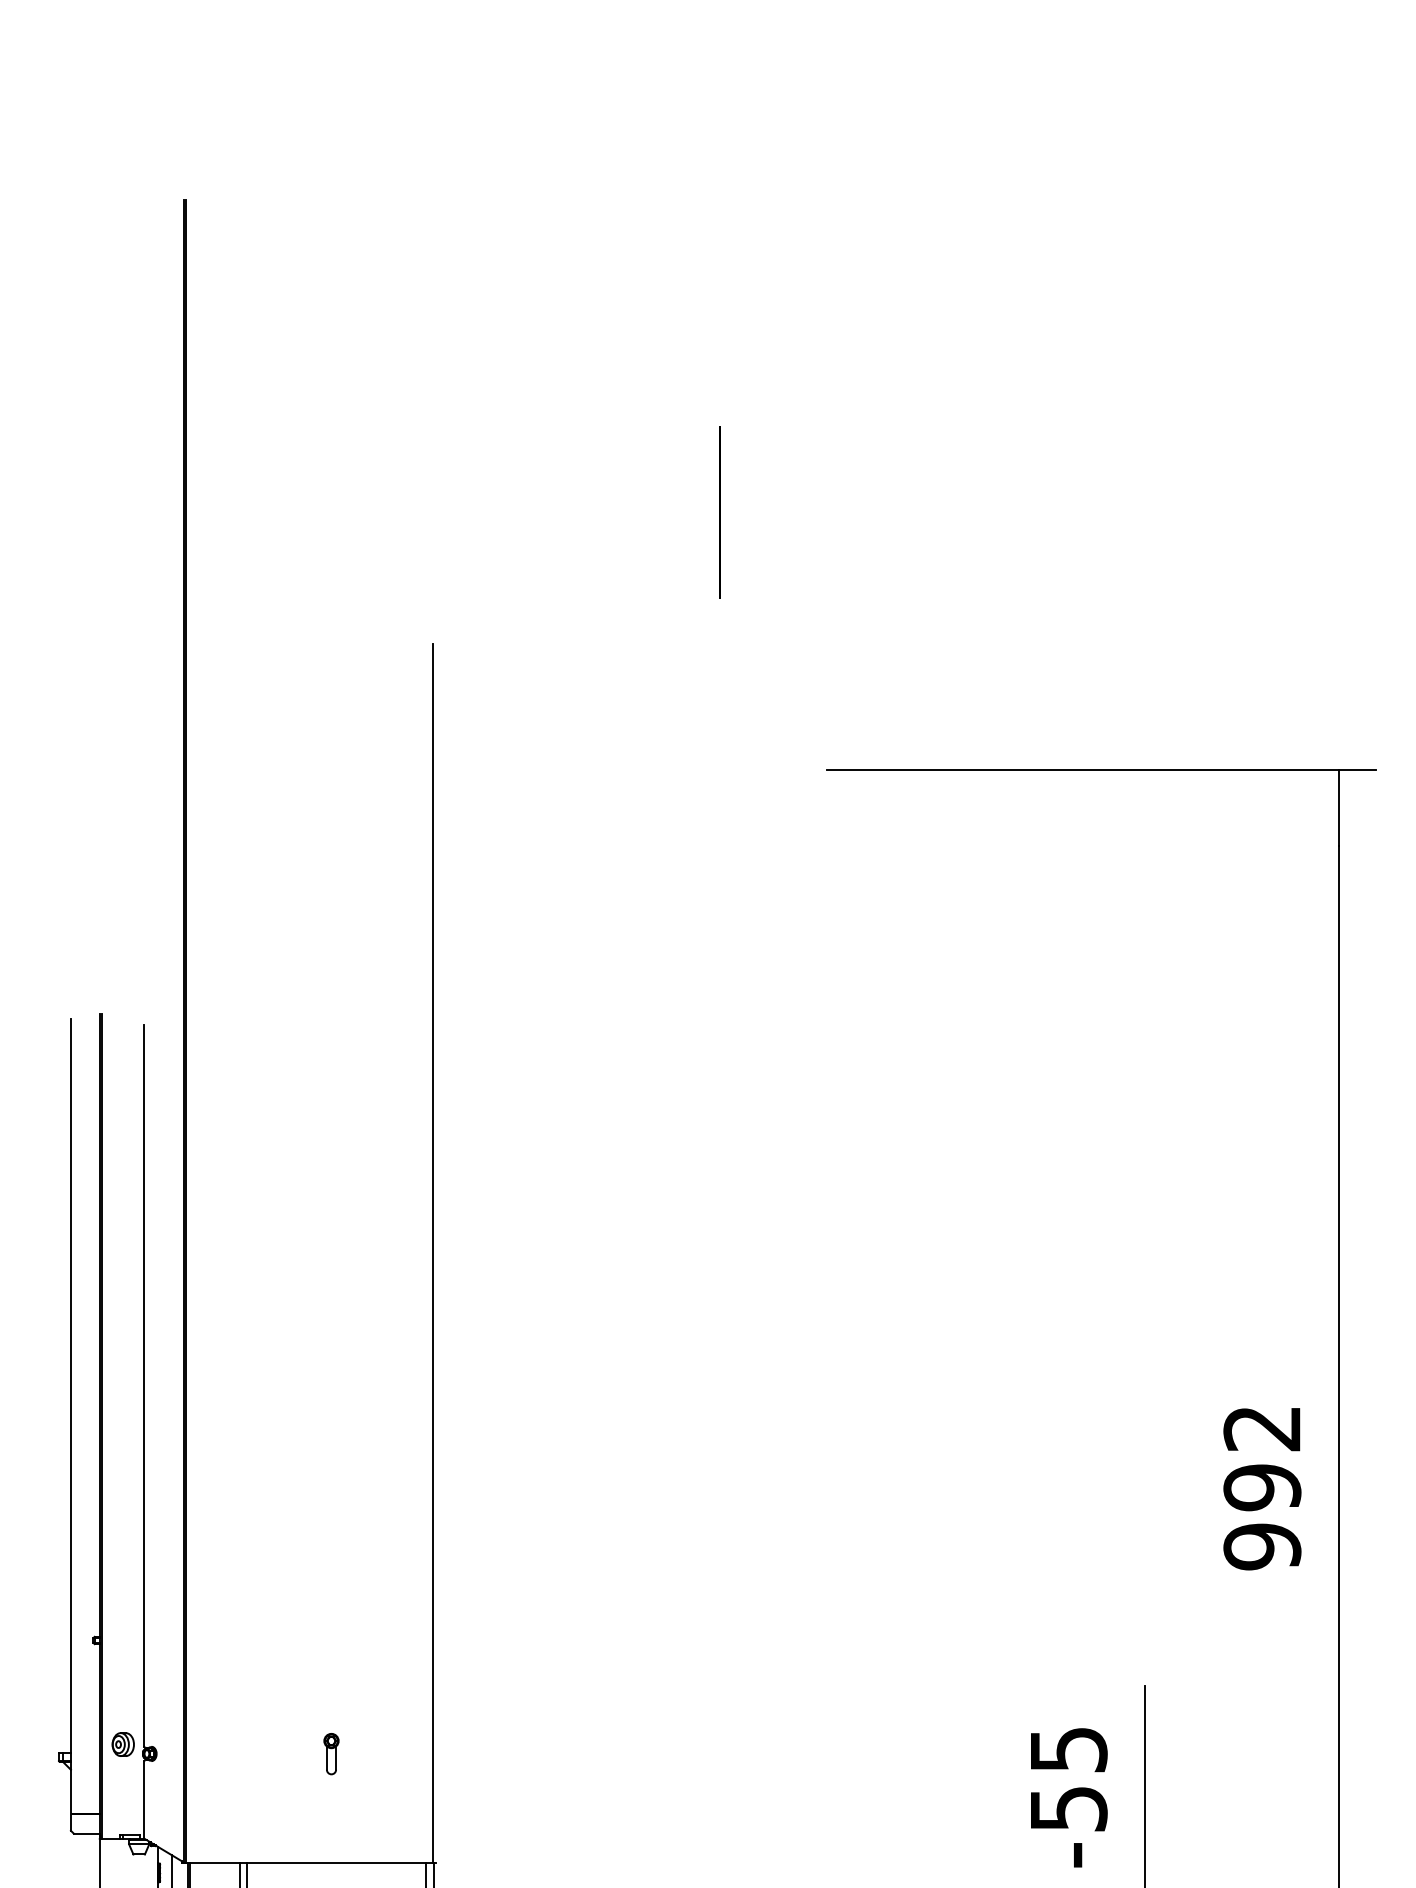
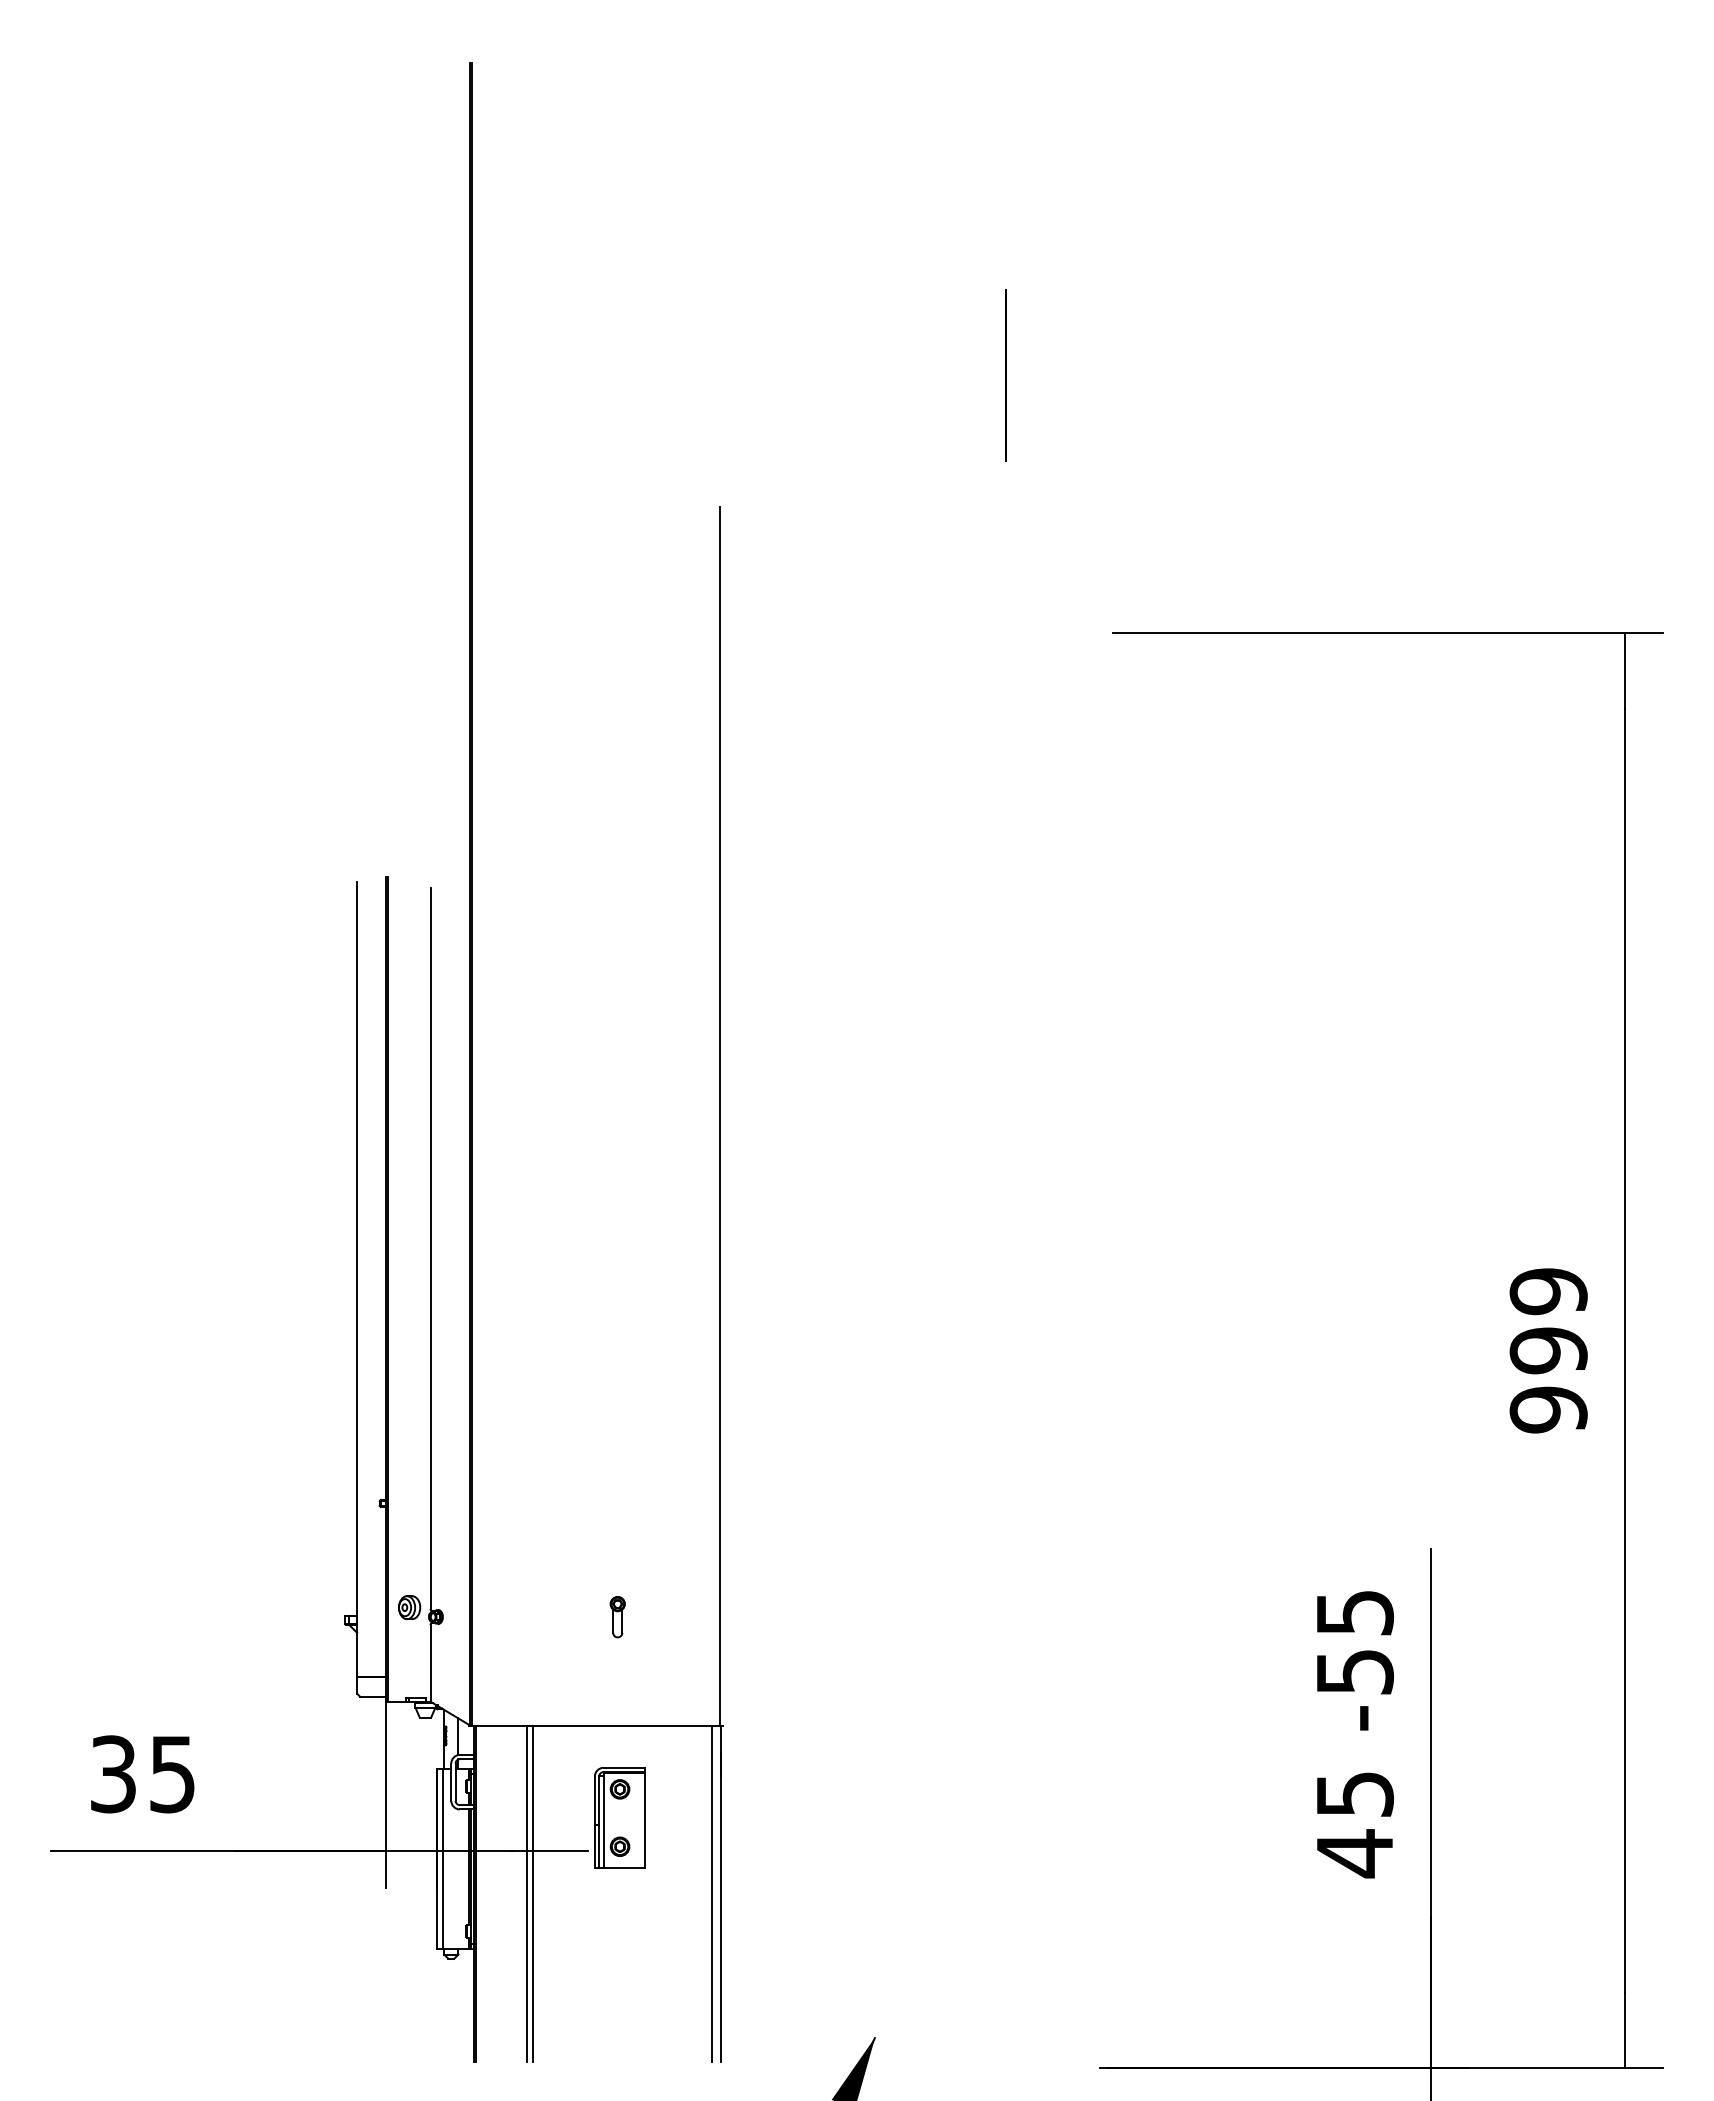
text: (1262, 1428) -> (1548, 1291), 992 -> 999

